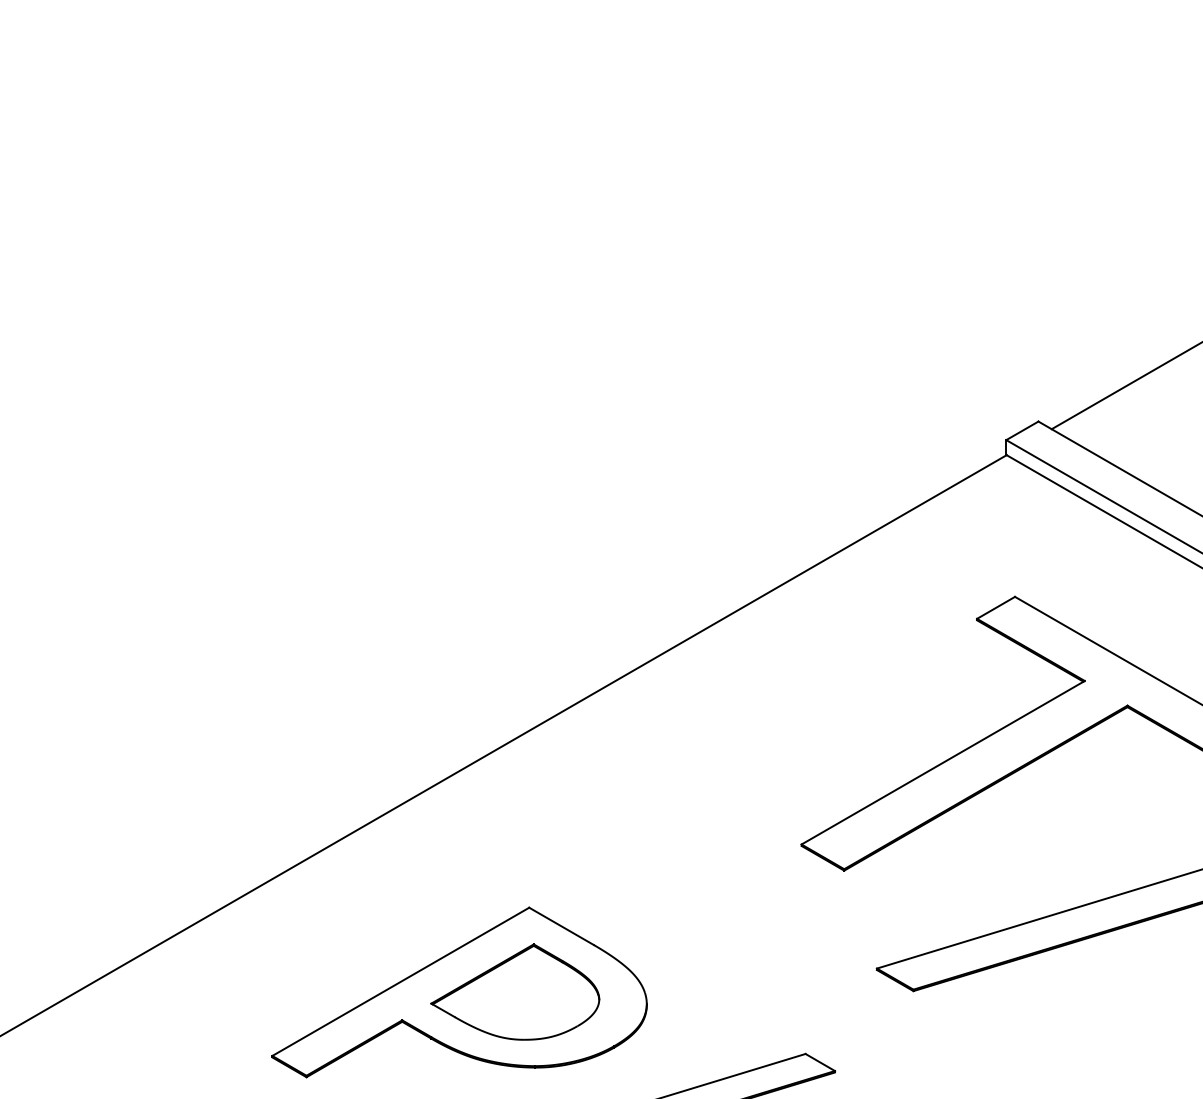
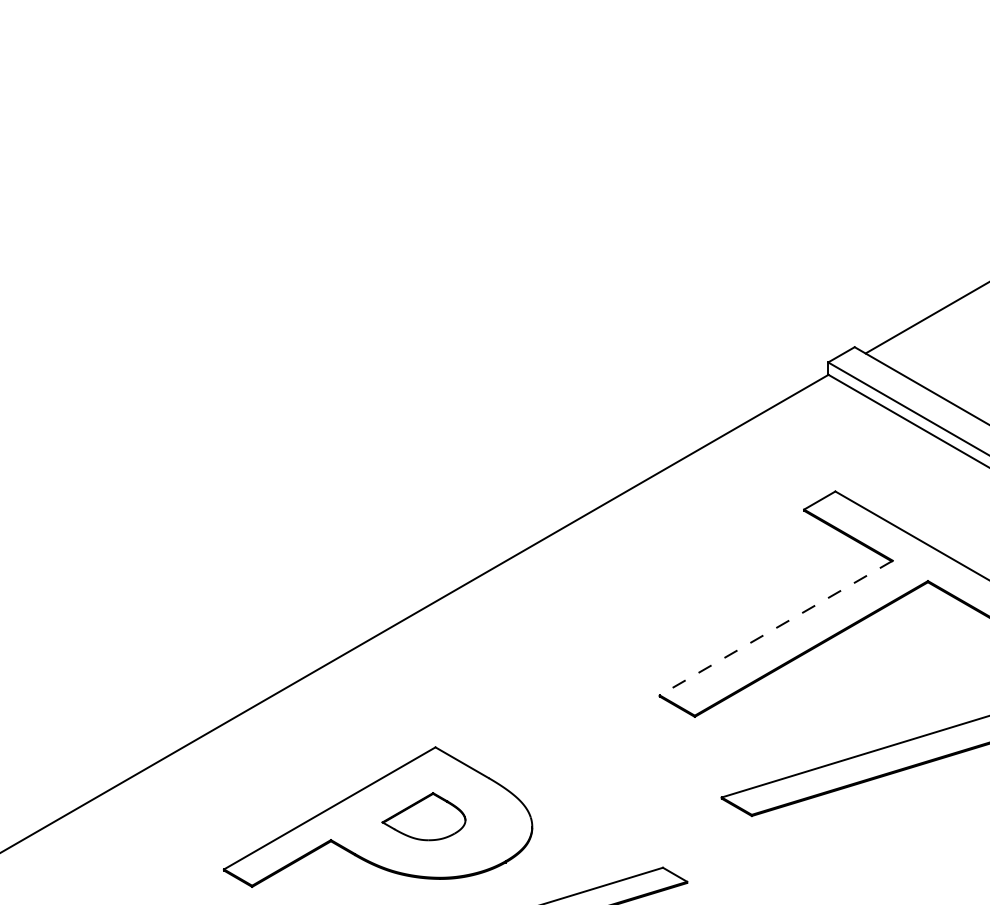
line: (943, 763) -> (776, 628), solid -> dashed
part: (514, 991) -> (423, 816), size x0.6

